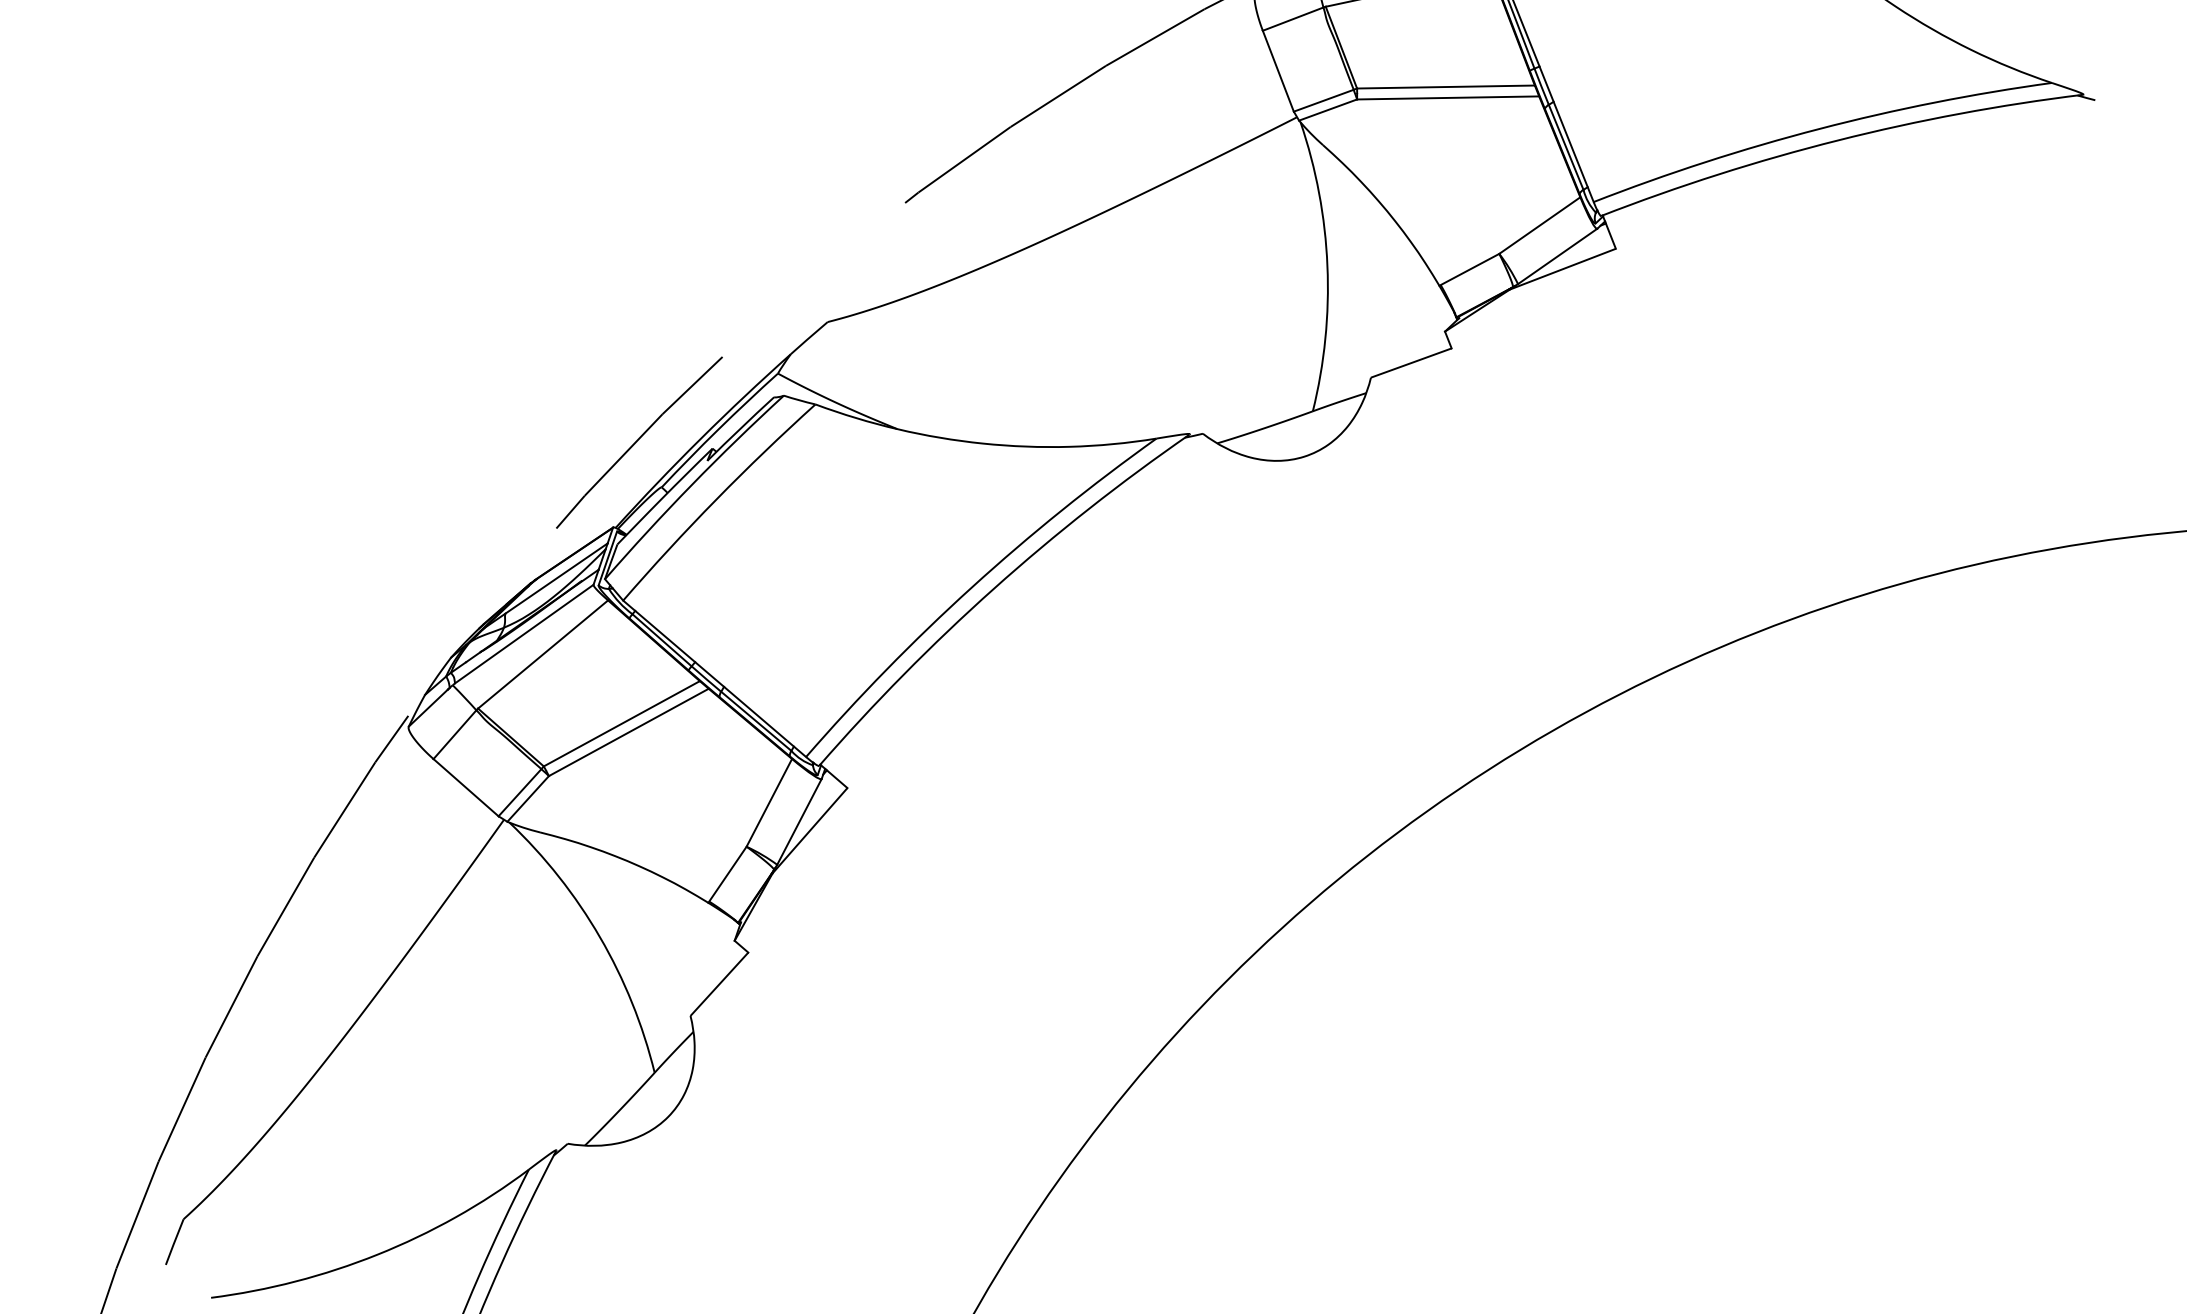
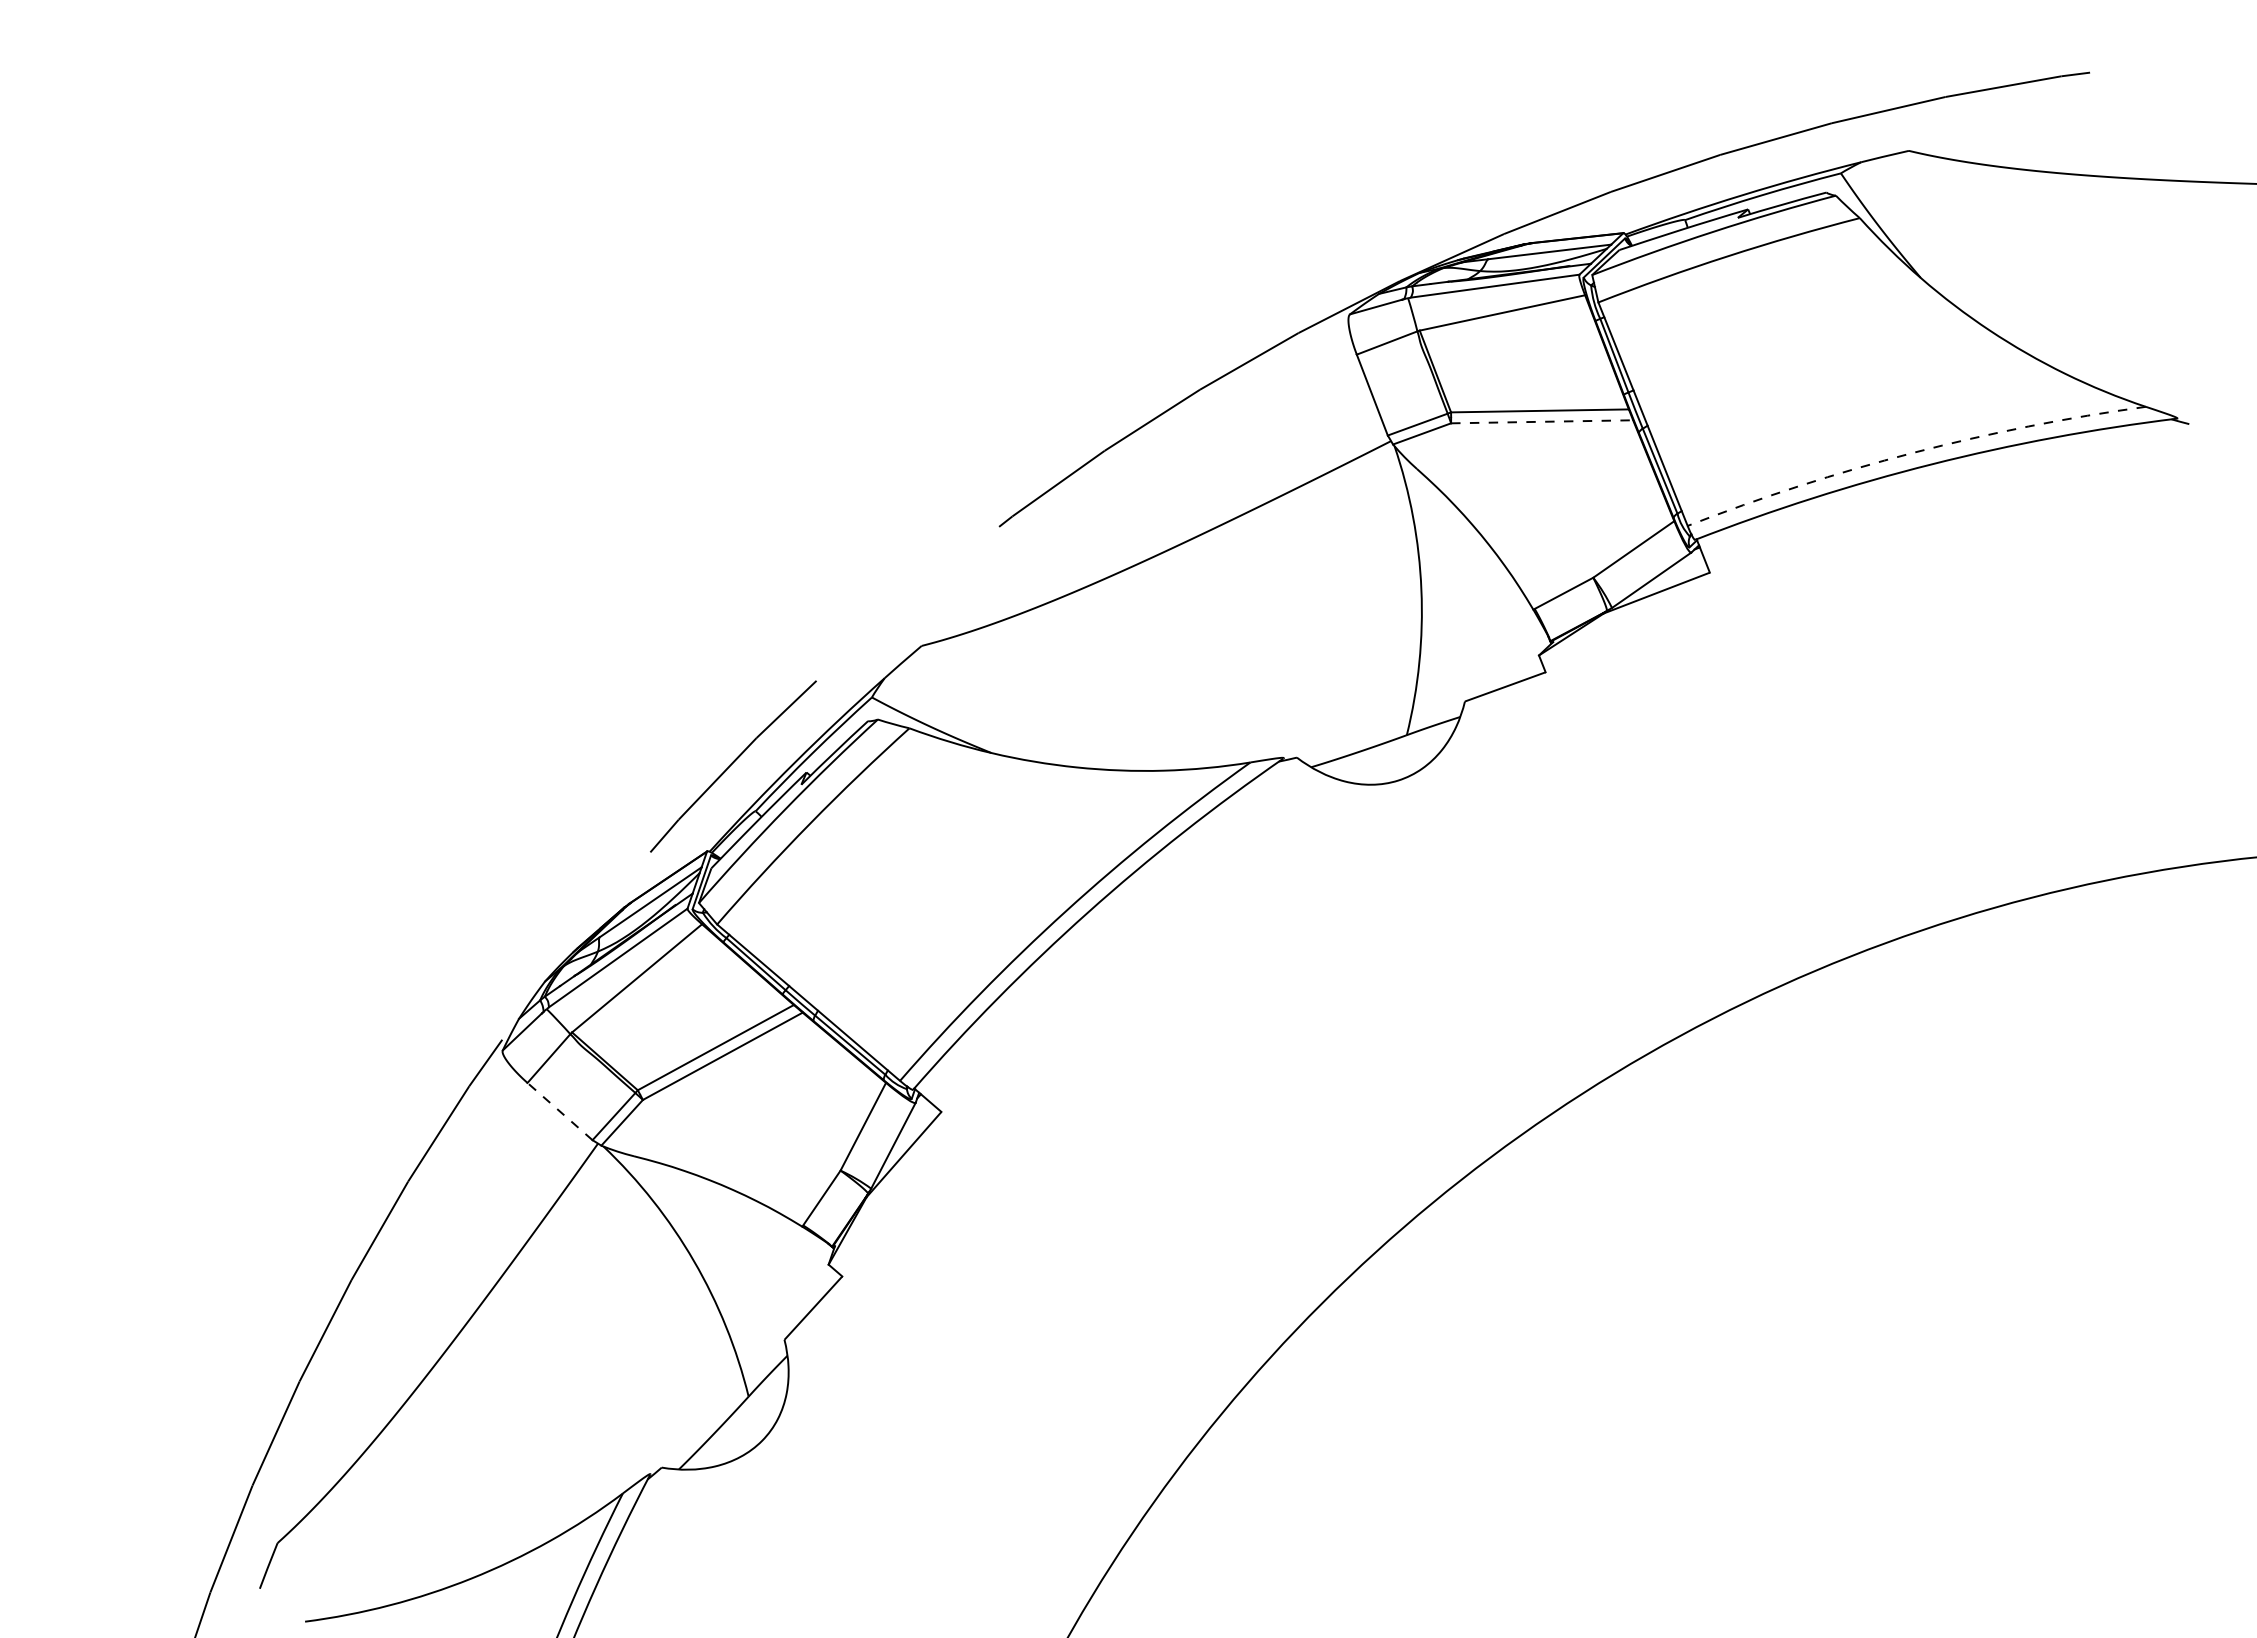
line: (1448, 97) -> (1542, 421), solid -> dashed
arc: (1819, 128) -> (1913, 452), solid -> dashed
line: (465, 787) -> (559, 1111), solid -> dashed

